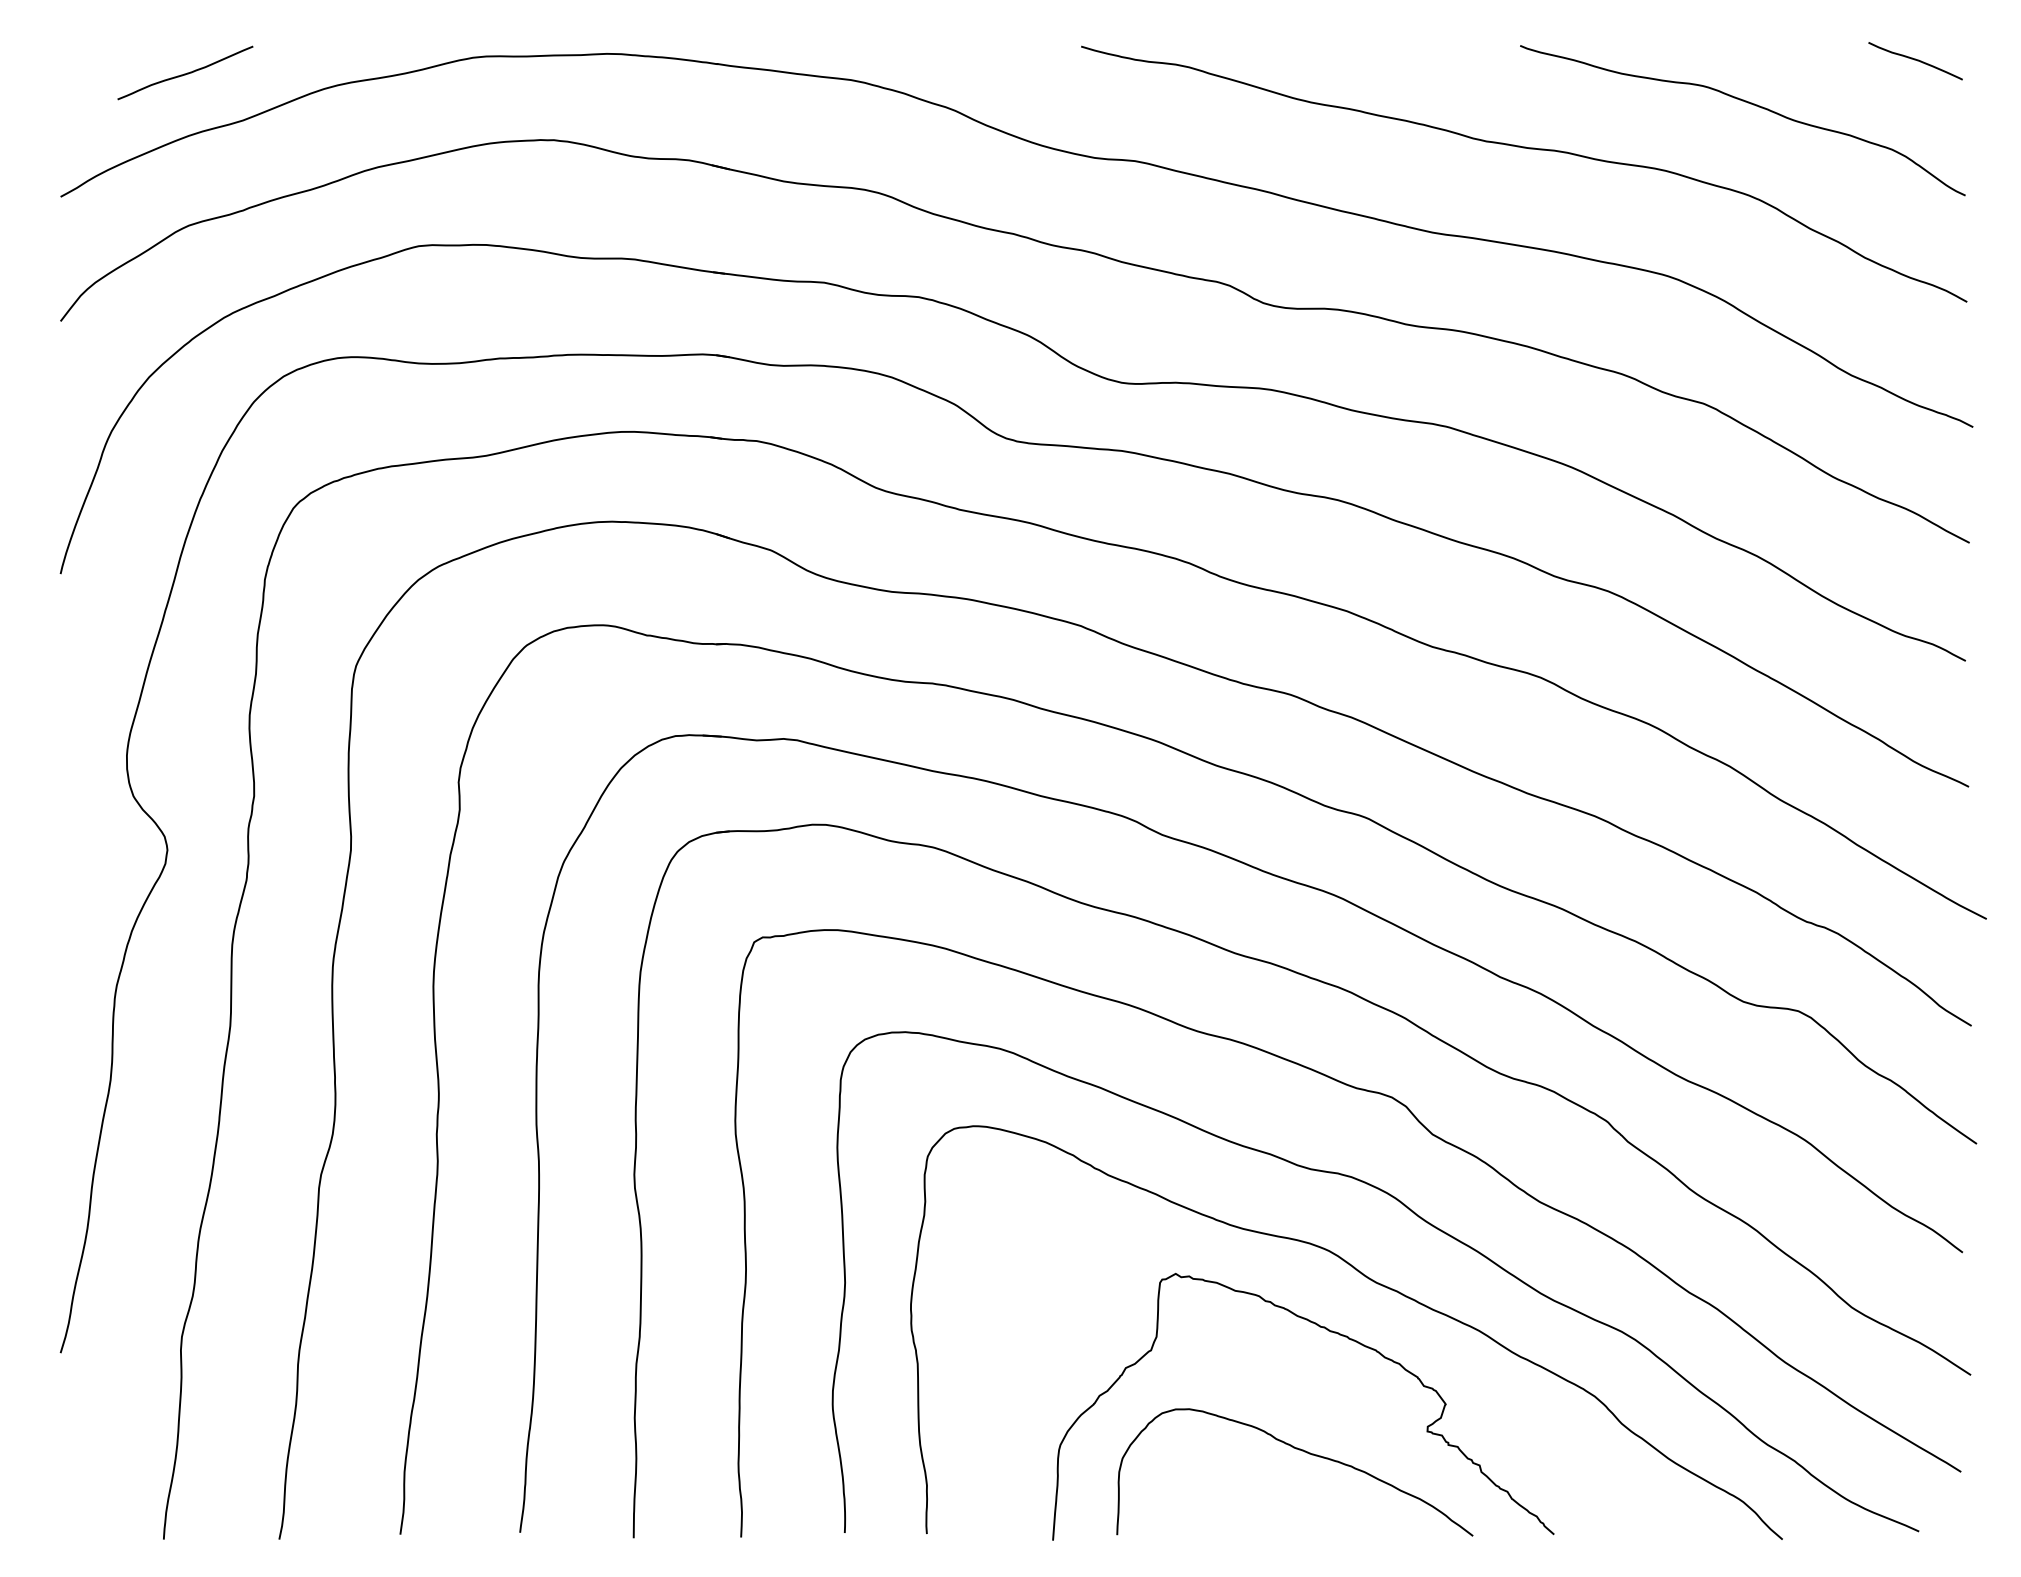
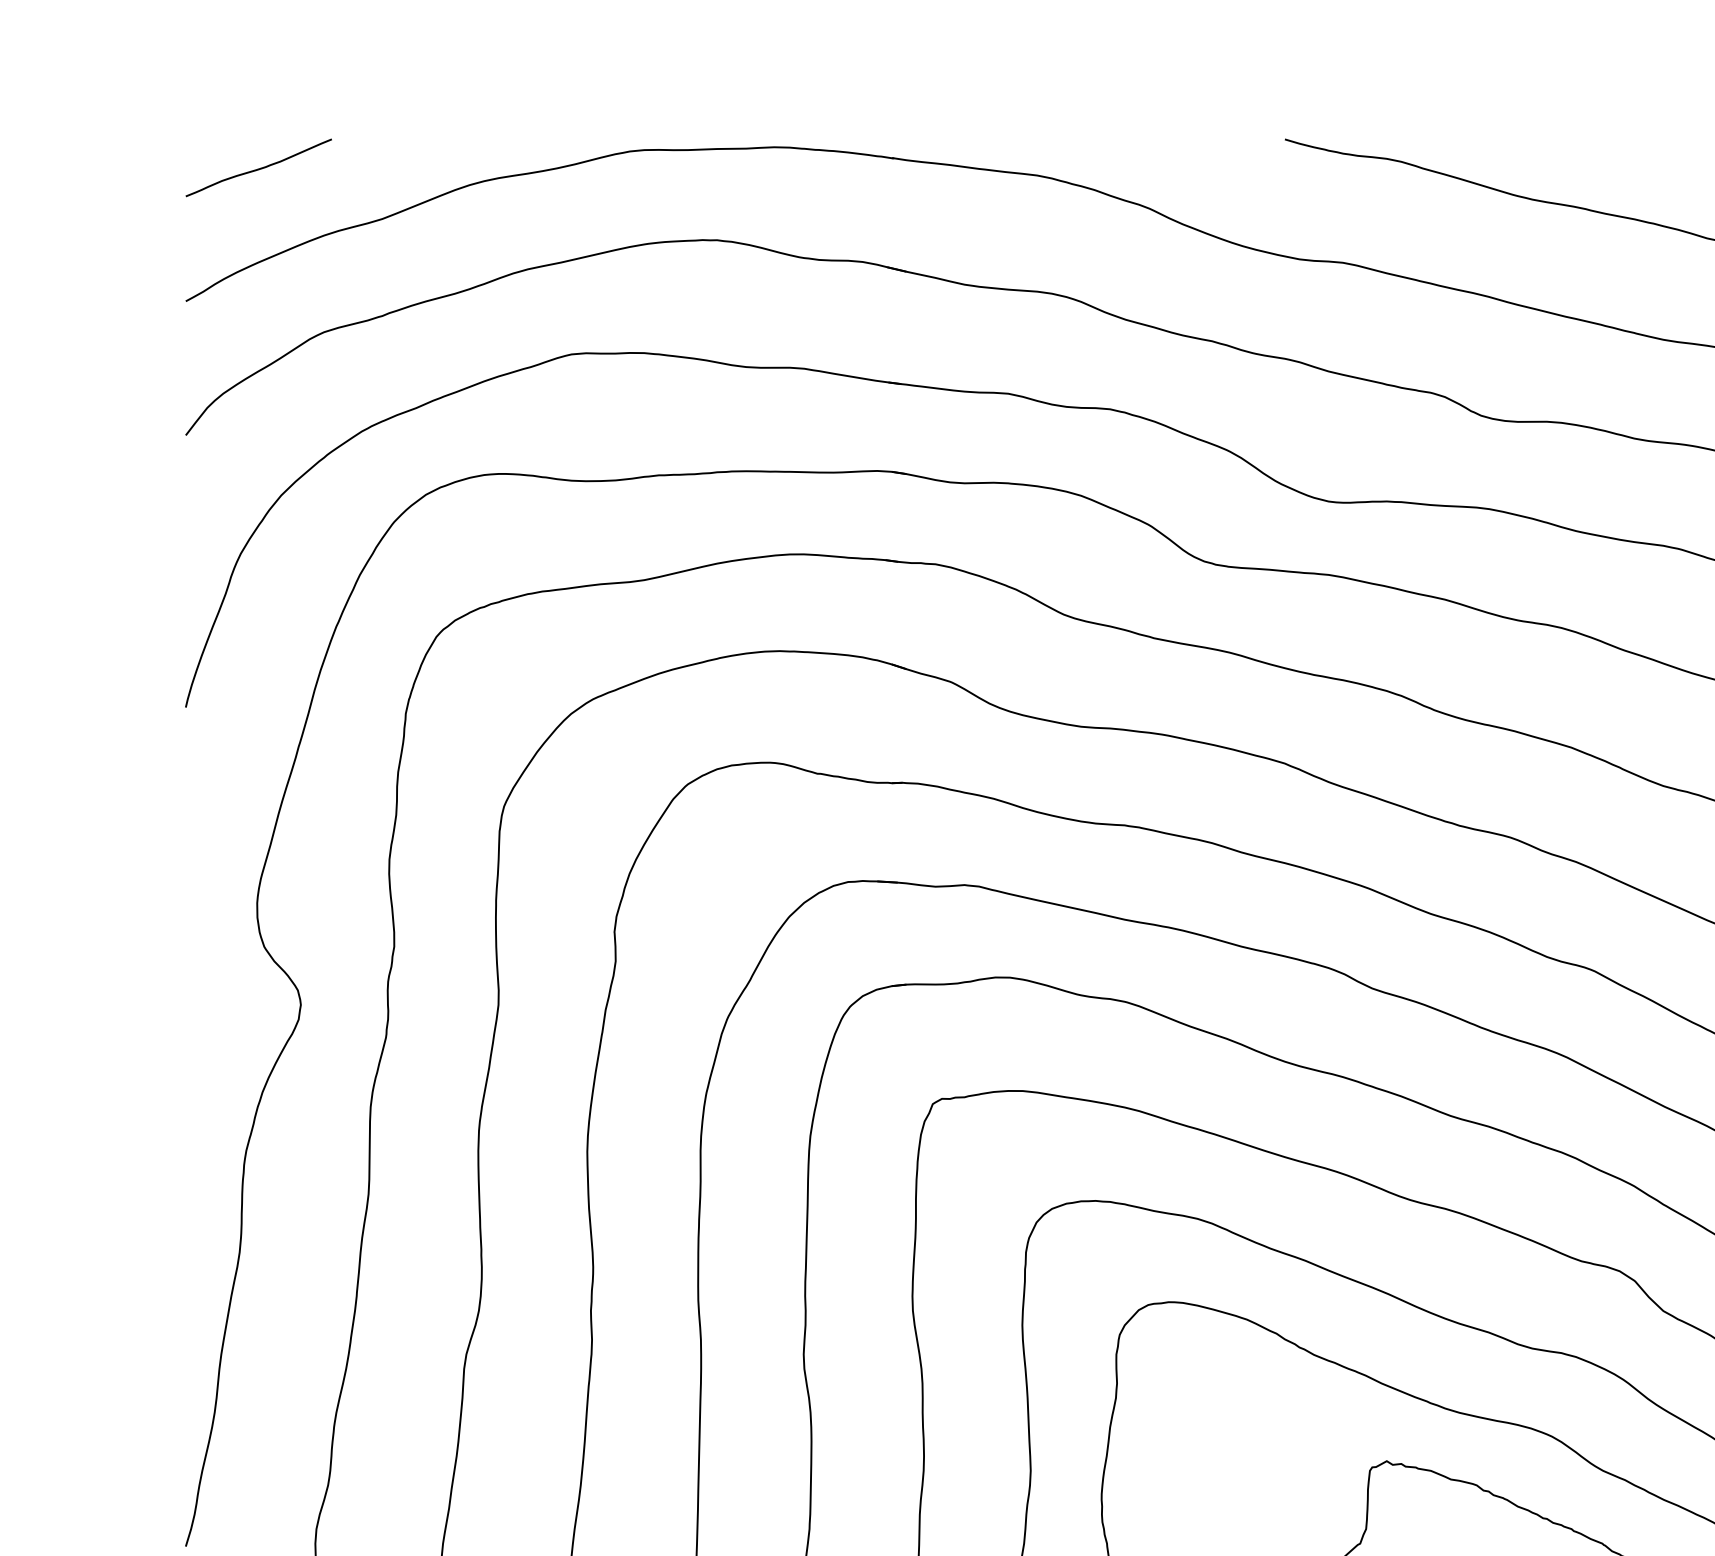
curve: (185, 73) -> (258, 168), moved

